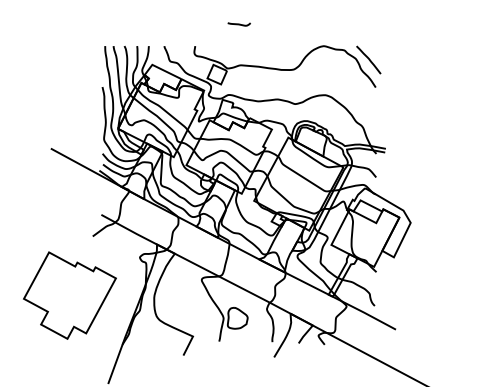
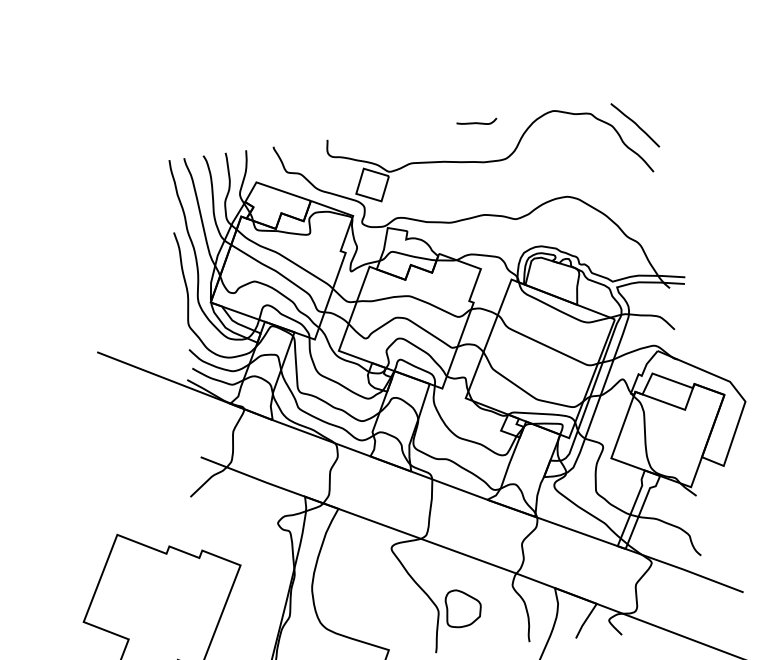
curve: (238, 24) -> (475, 123), moved

